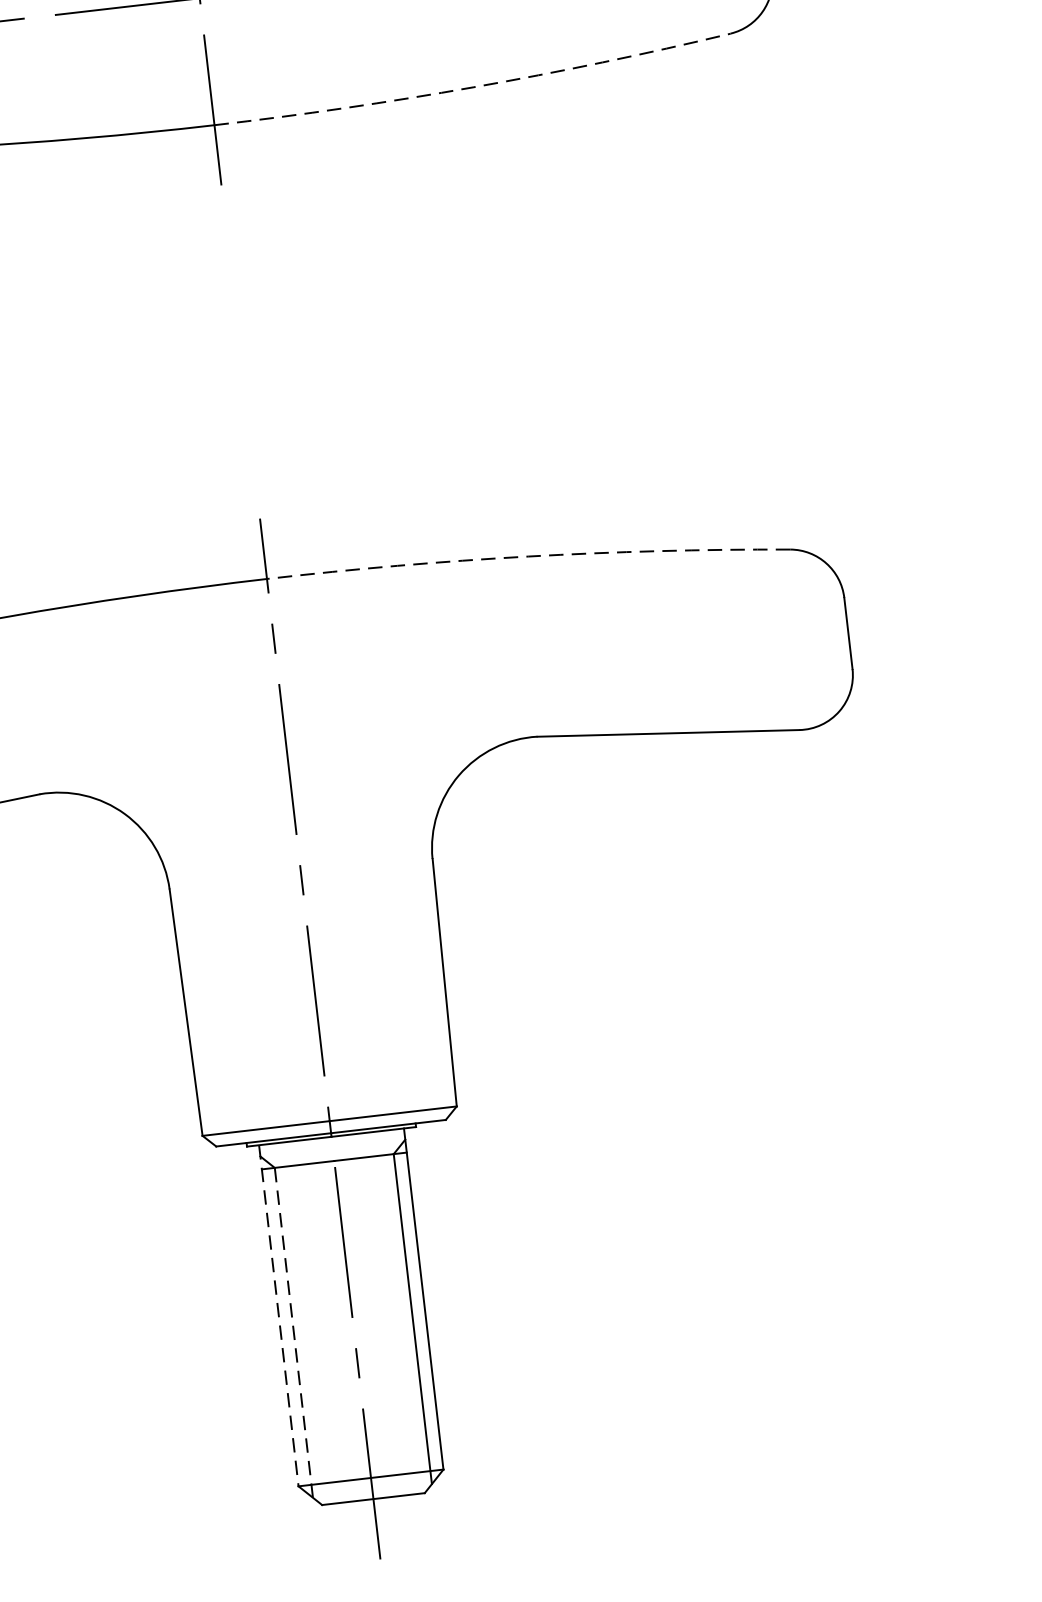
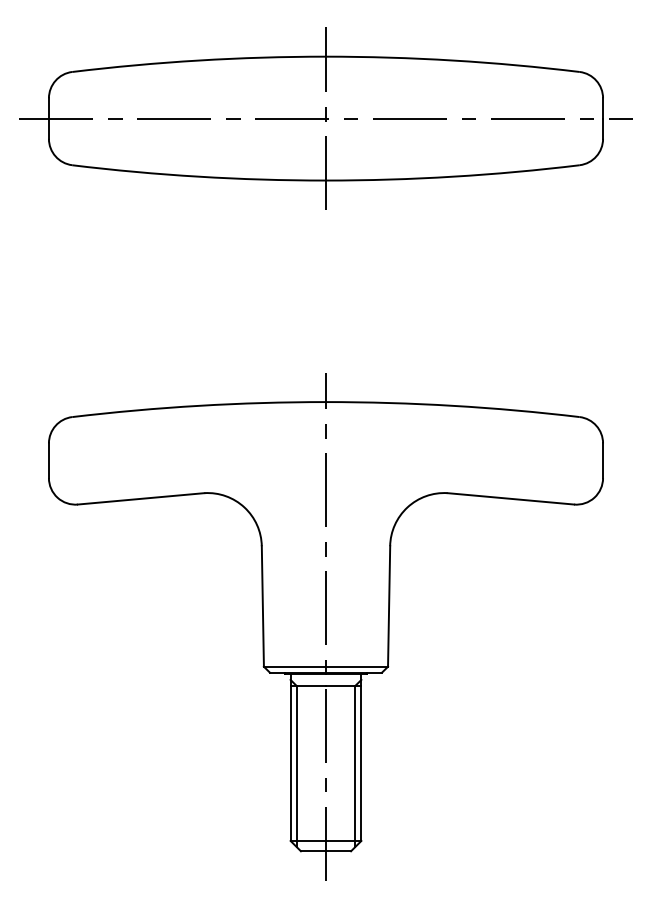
arc: (474, 86) -> (453, 176), dashed -> solid
arc: (528, 555) -> (453, 405), dashed -> solid
line: (278, 1317) -> (290, 758), dashed -> solid
line: (292, 1332) -> (296, 766), dashed -> solid

